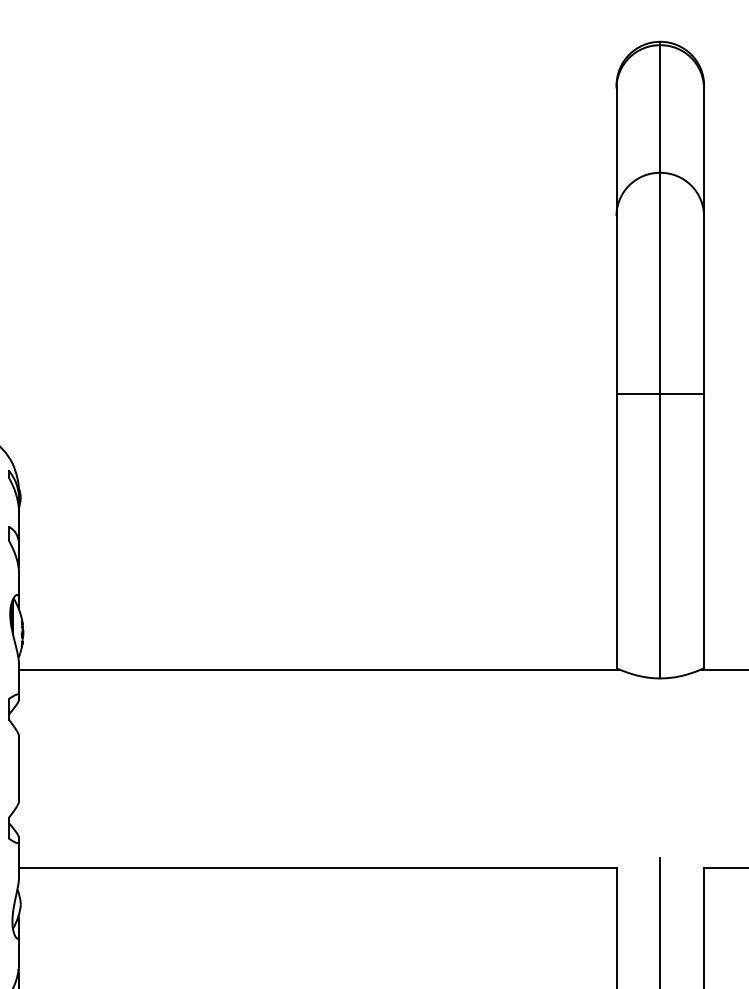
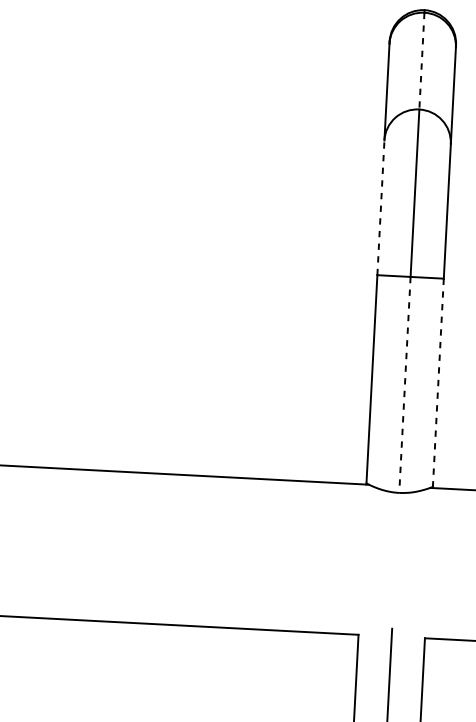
line: (660, 109) -> (422, 61), solid -> dashed
line: (616, 304) -> (380, 207), solid -> dashed
line: (704, 531) -> (438, 383), solid -> dashed
line: (660, 536) -> (405, 385), solid -> dashed

